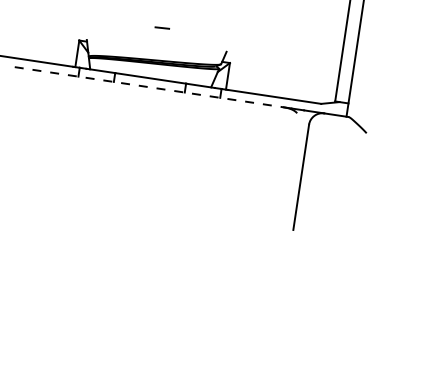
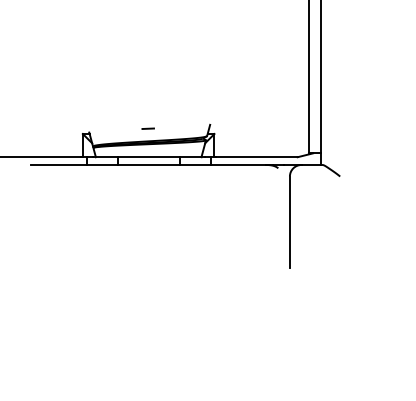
line: (161, 27) -> (147, 128), moved
line: (149, 86) -> (148, 164), dashed -> solid

